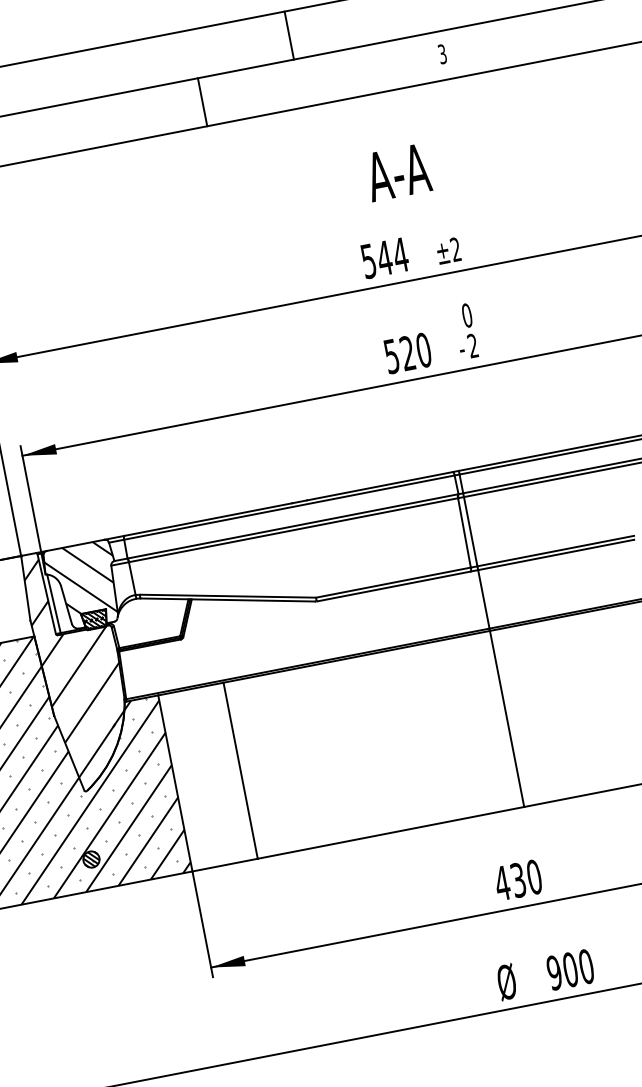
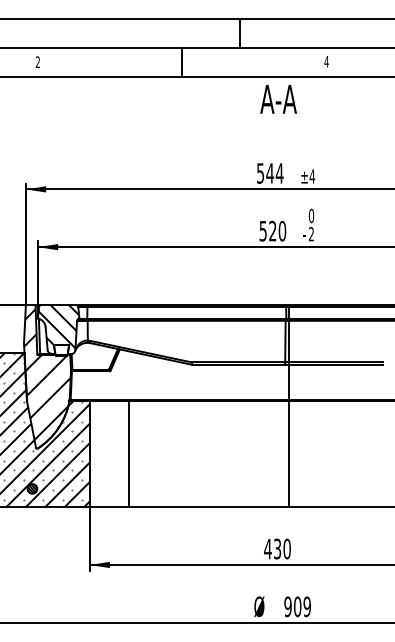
text: (442, 53) -> (326, 61), 3 -> 4
text: (398, 172) -> (278, 99), moved
text: (456, 249) -> (312, 176), ±2 -> ±4
hatch: (95, 620) -> (61, 350), removed
text: (585, 966) -> (306, 606), 900 -> 909

